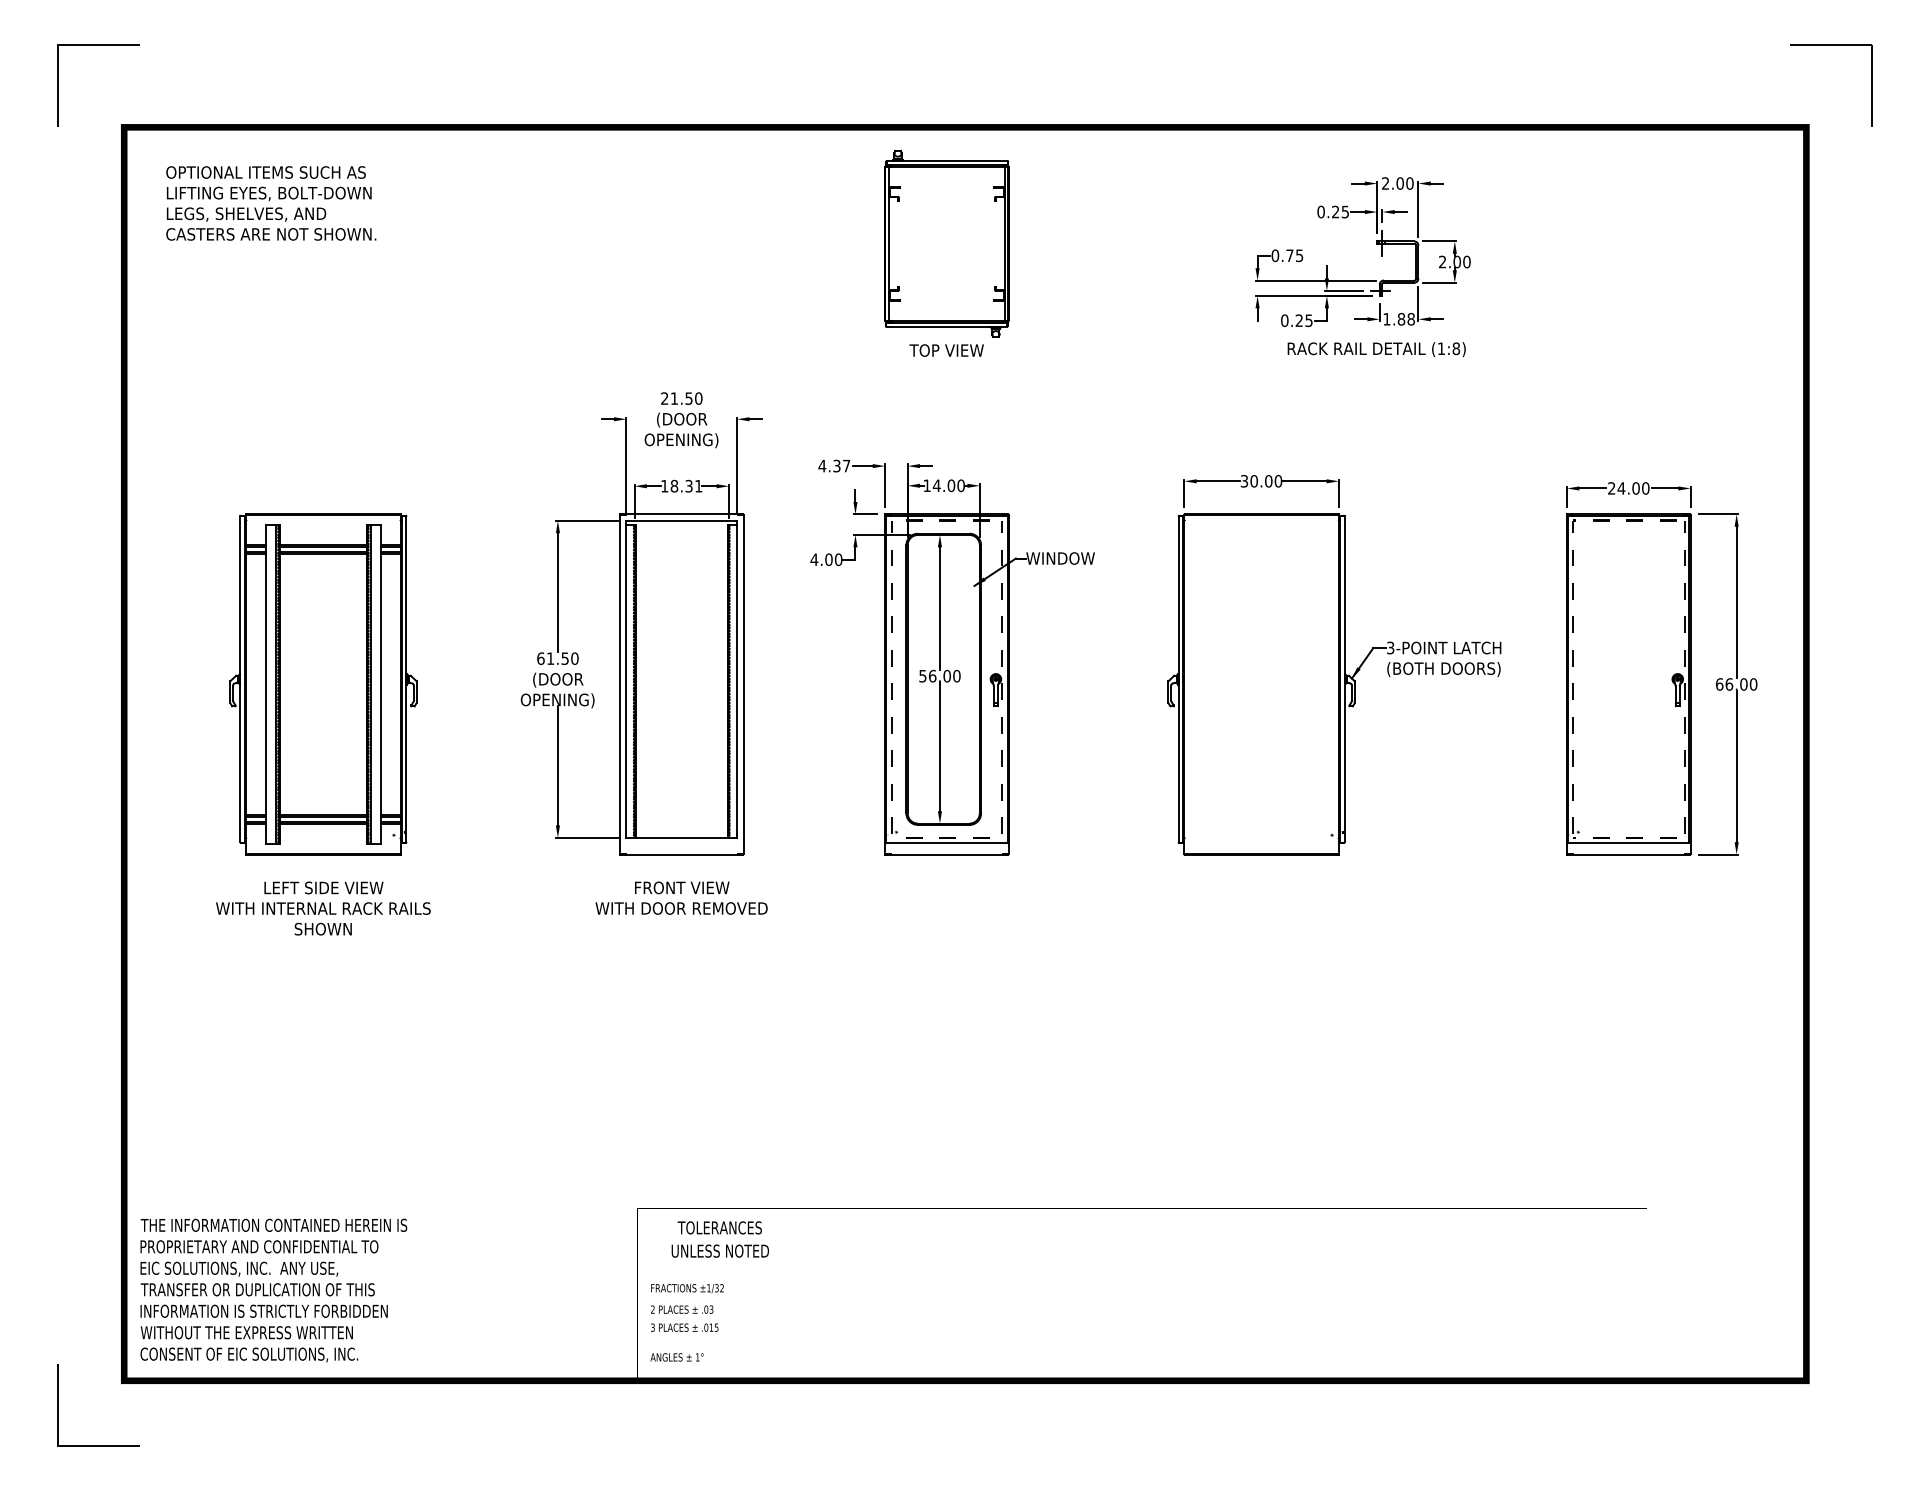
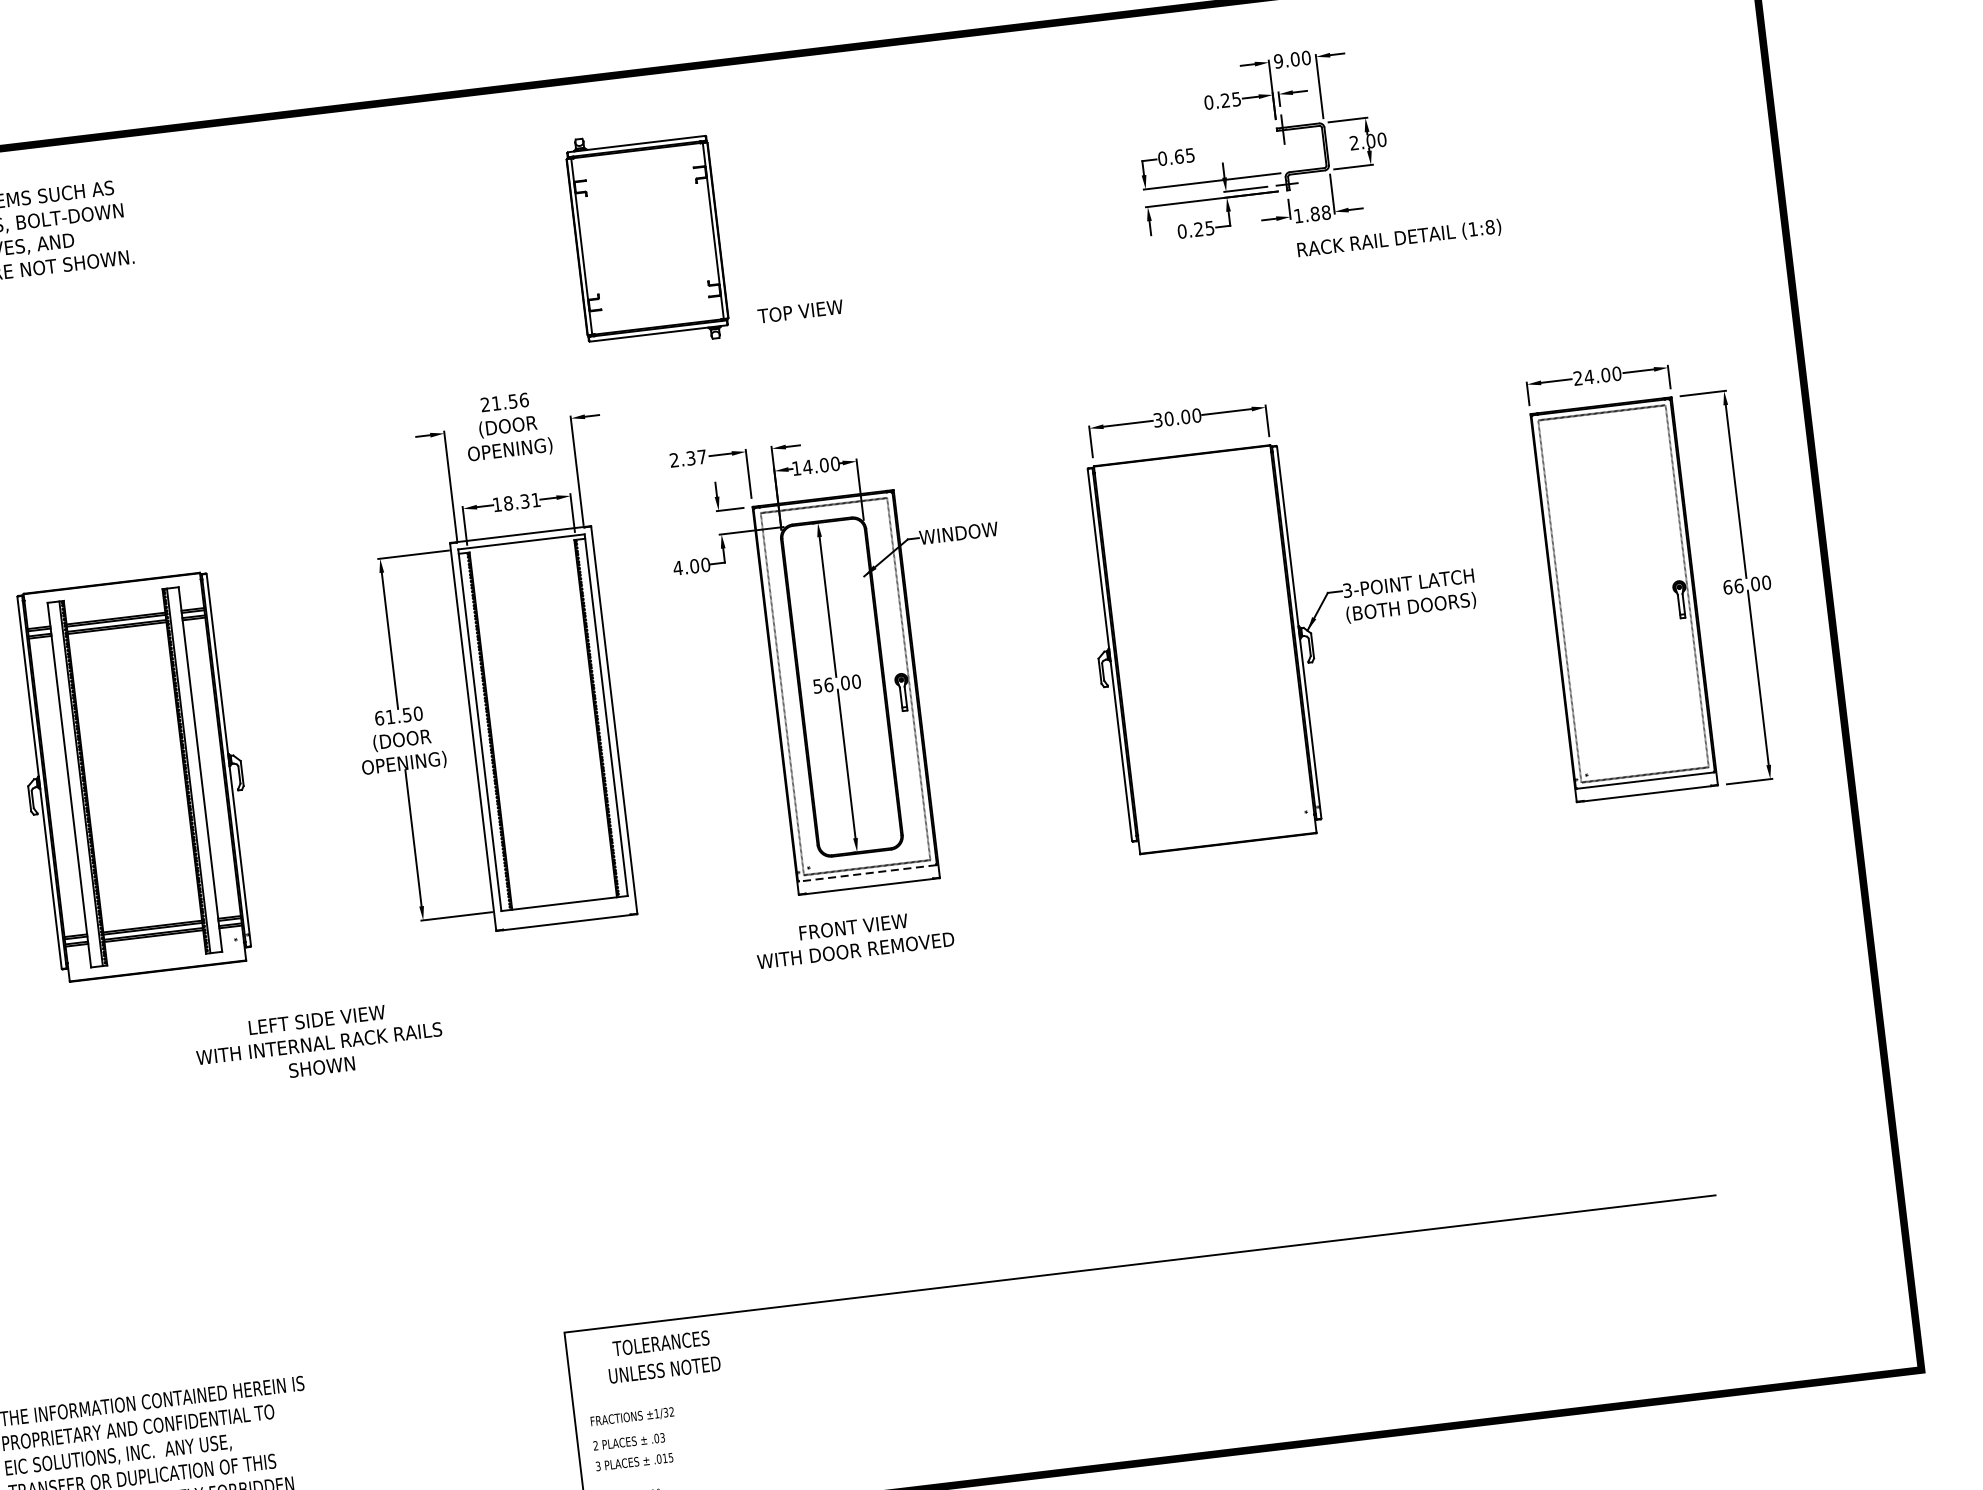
text: (1385, 183) -> (1278, 61), 2.00 -> 9.00
part: (946, 243) -> (646, 238), moved
text: (1289, 255) -> (1178, 156), 0.75 -> 0.65
text: (1376, 349) -> (1399, 238), moved
text: (698, 398) -> (523, 400), 21.50 -> 21.56
text: (822, 465) -> (674, 459), 4.37 -> 2.37
line: (946, 842) -> (867, 872), solid -> dashed
text: (681, 897) -> (854, 938), moved
text: (323, 908) -> (319, 1043), moved

